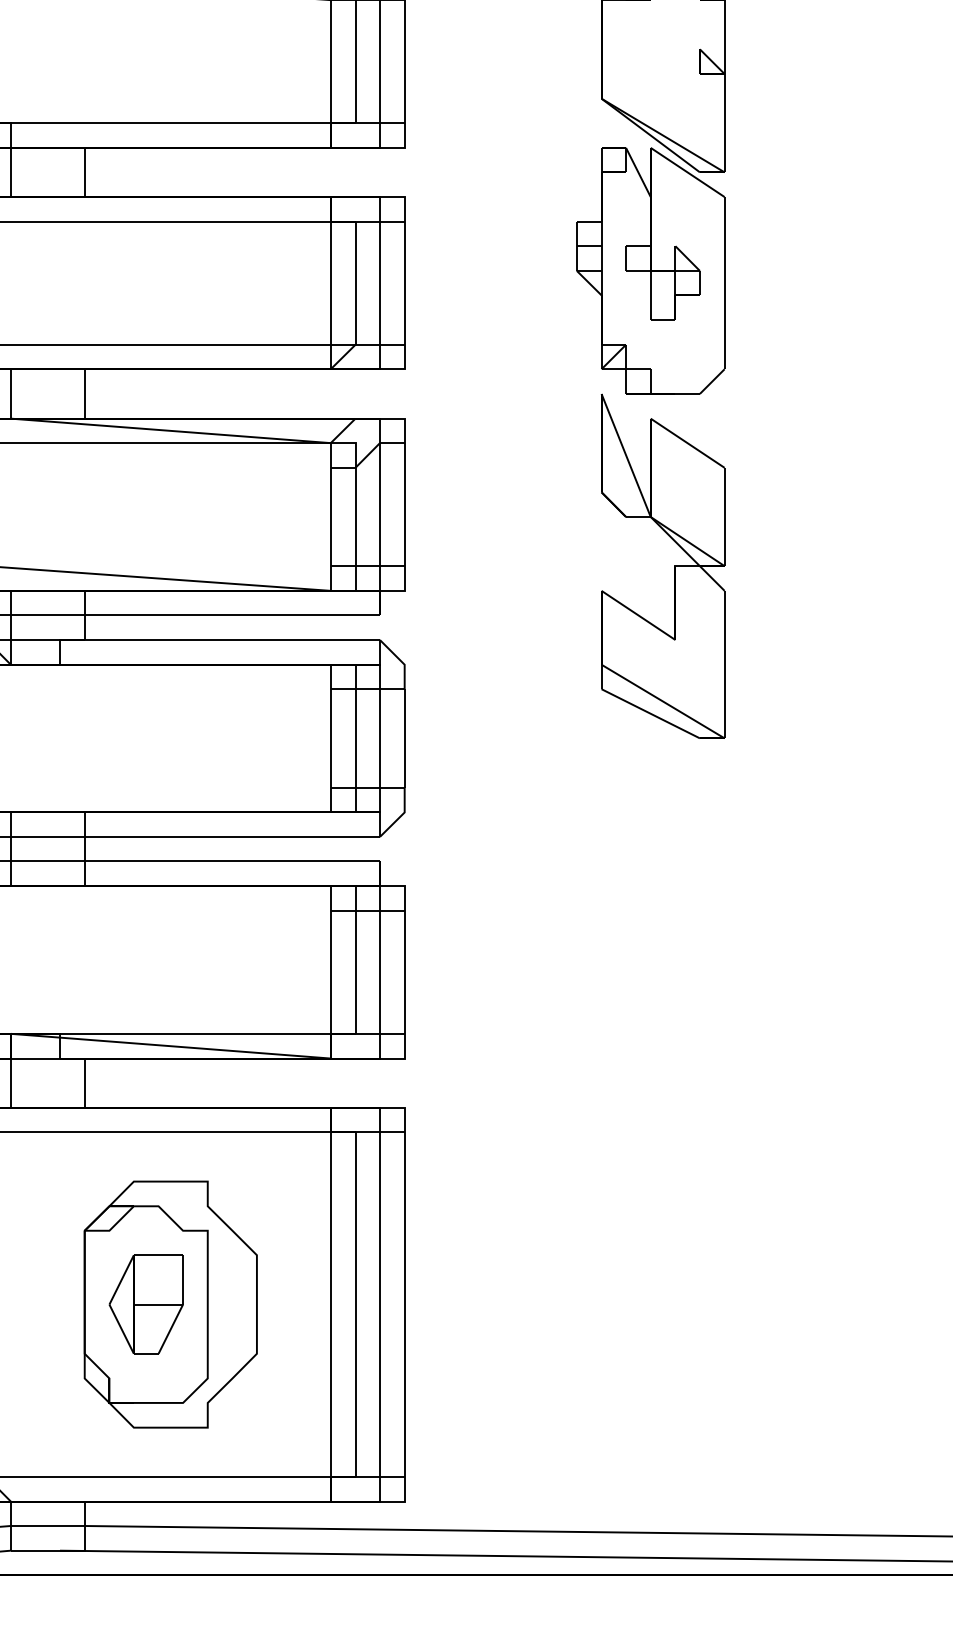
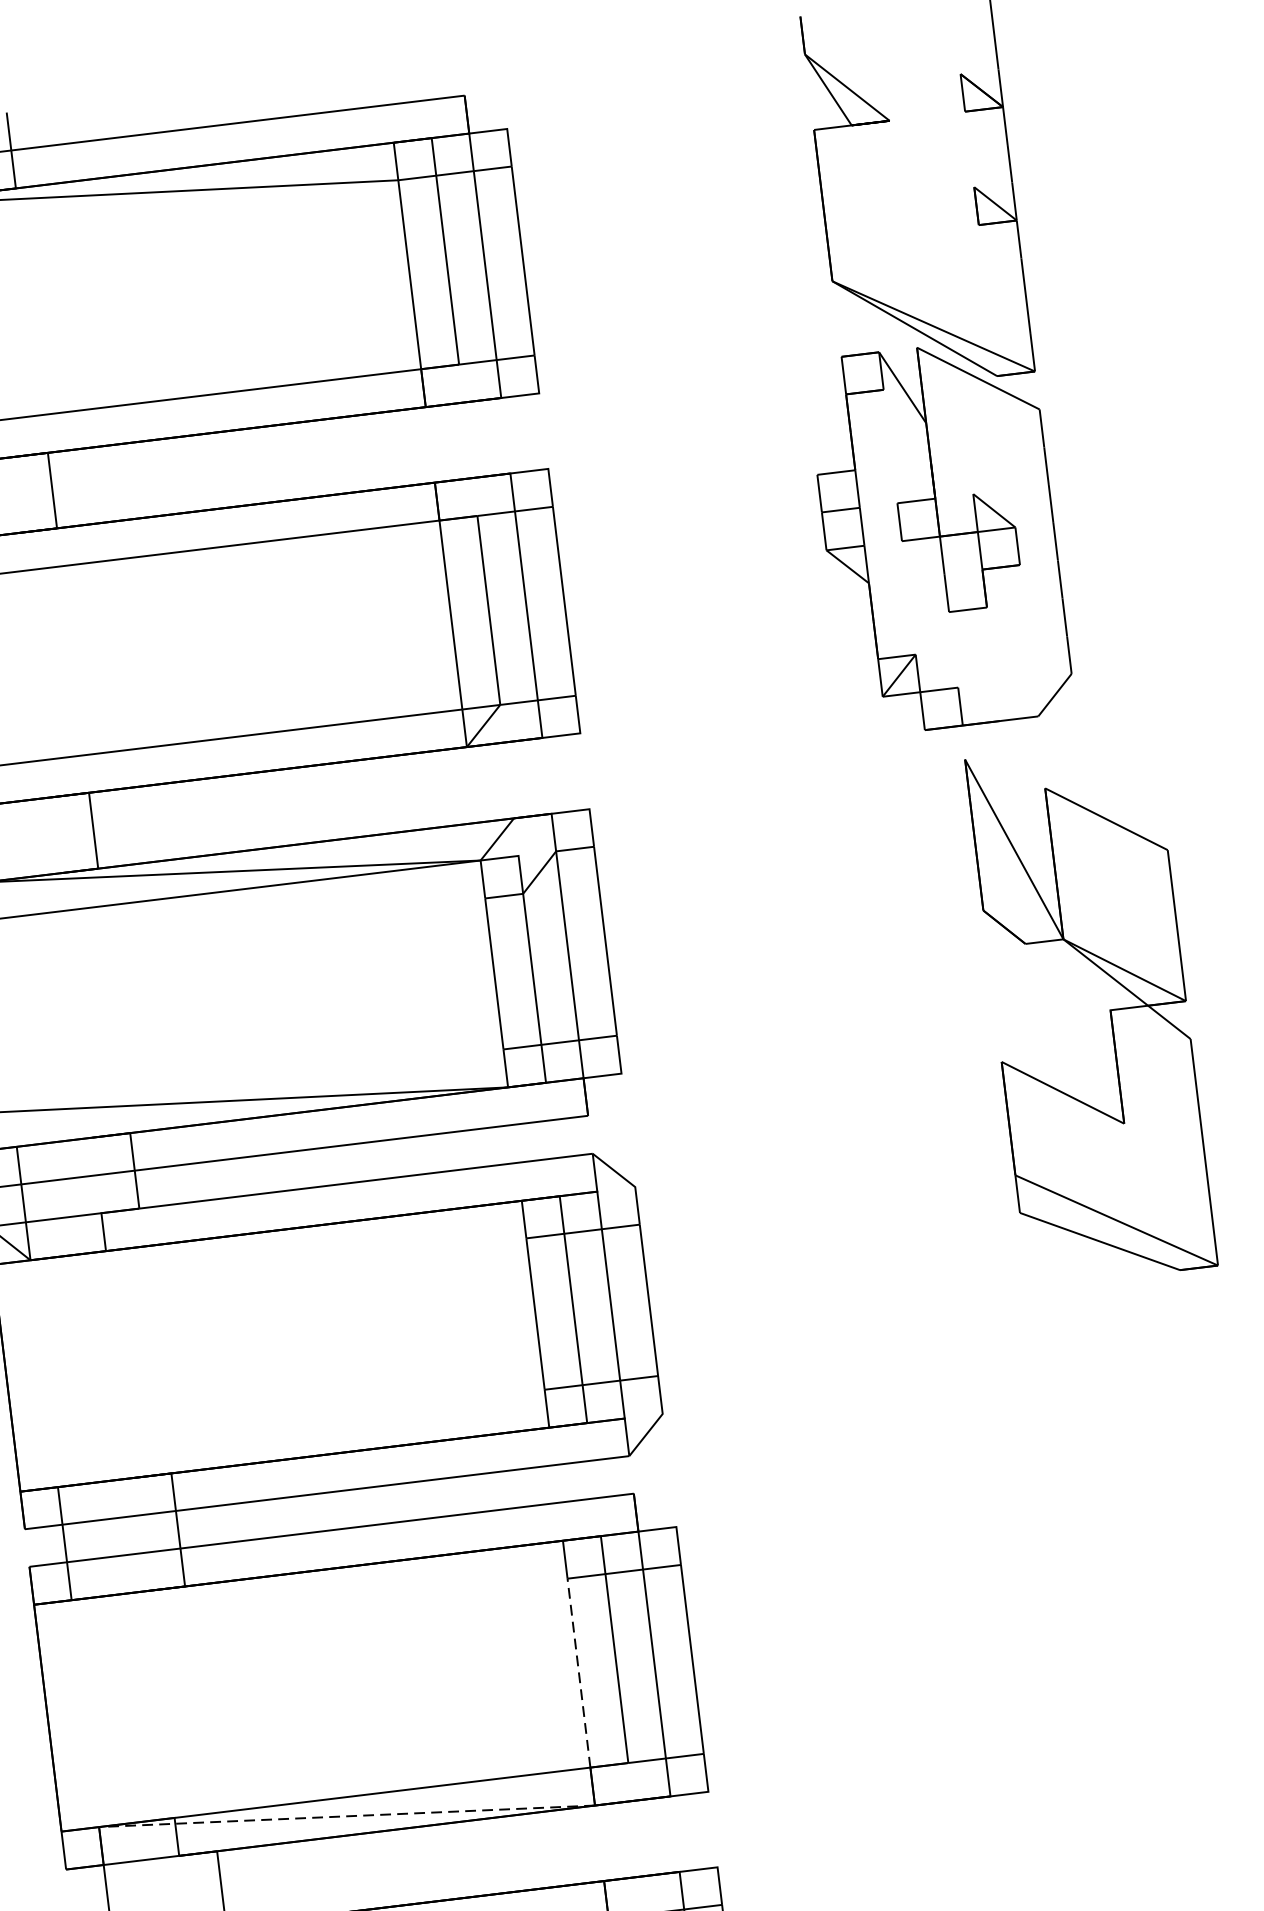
part: (674, 565) -> (1108, 1009), moved
line: (330, 972) -> (578, 1673), solid -> dashed
line: (170, 1046) -> (346, 1816), solid -> dashed

